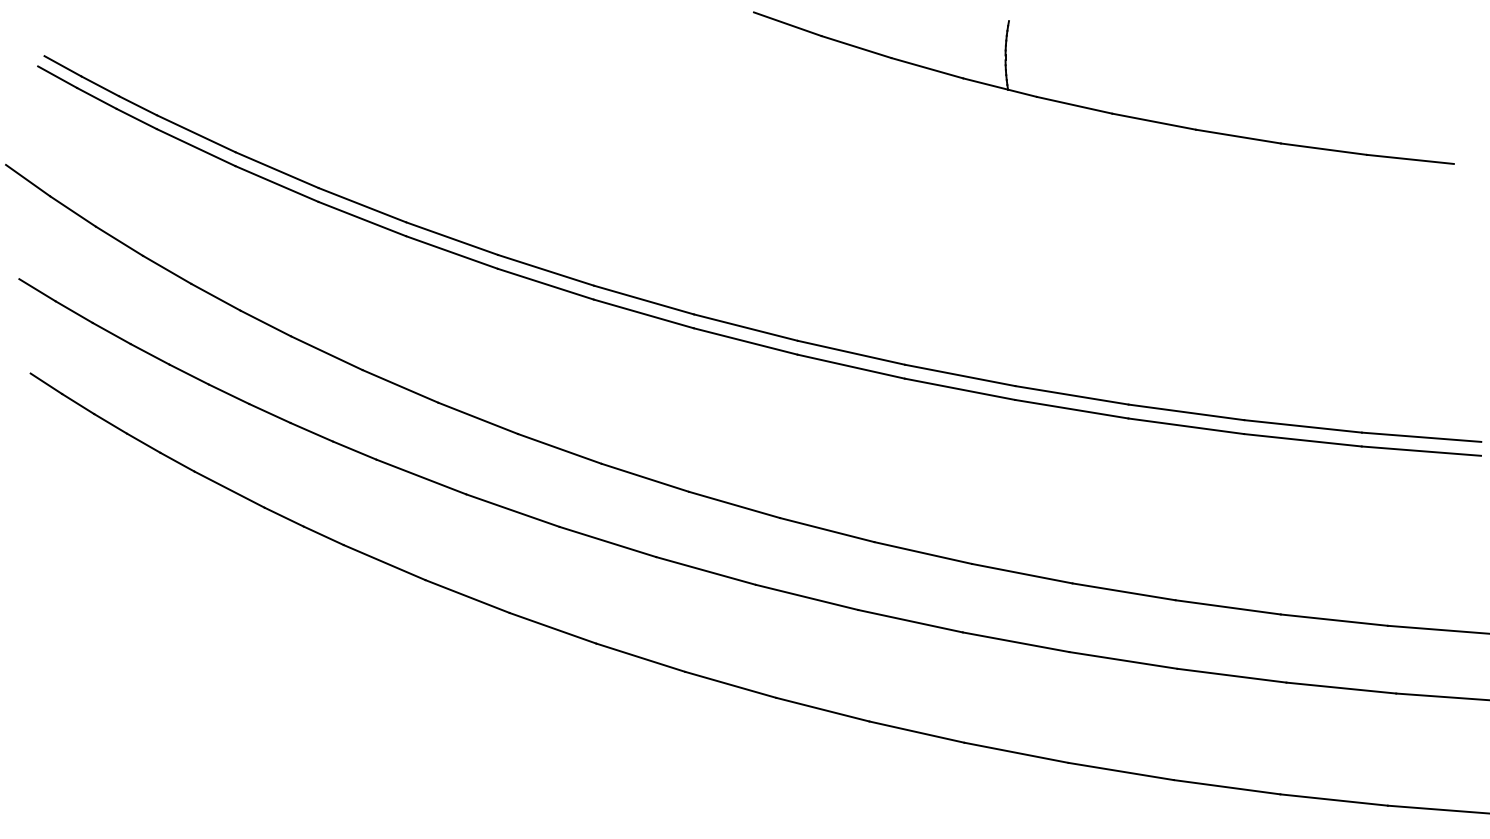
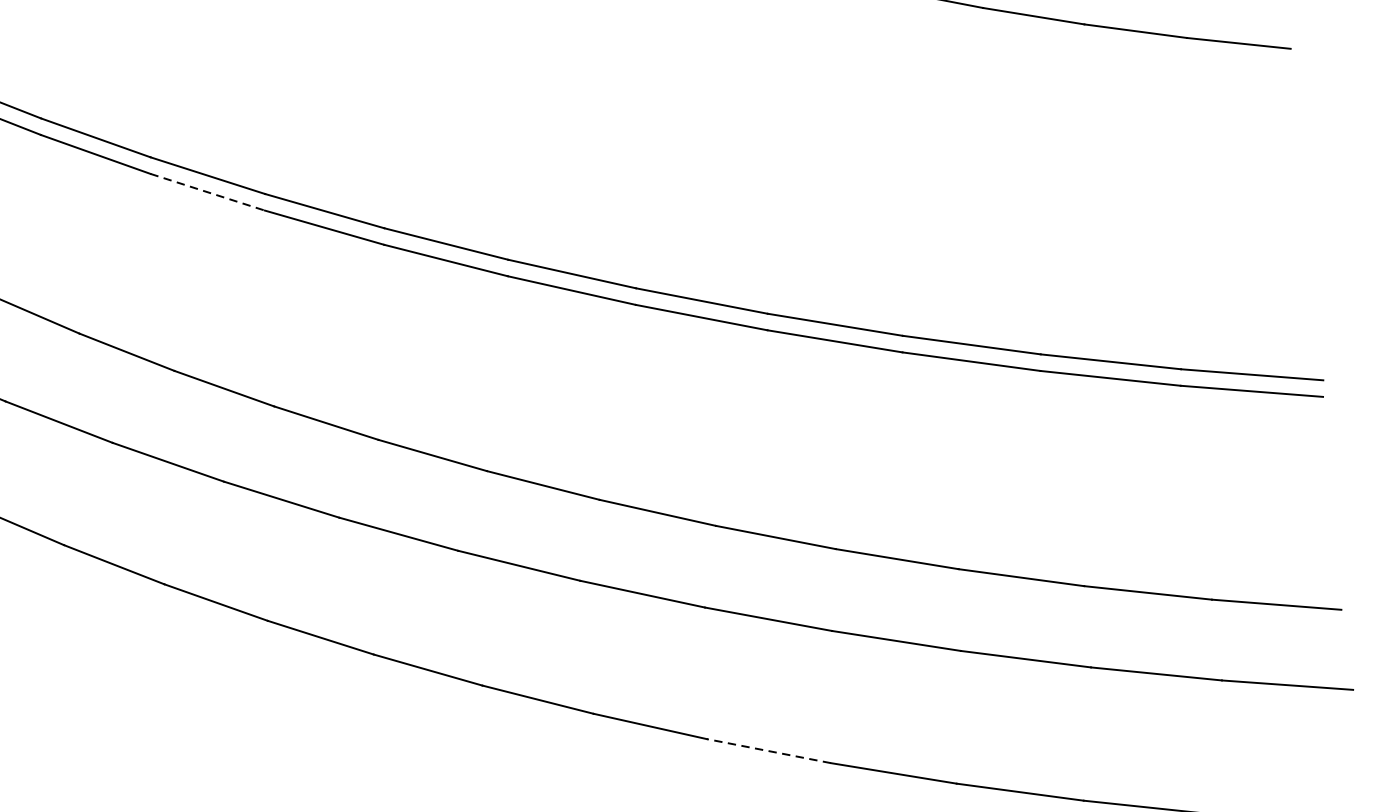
line: (546, 284) -> (208, 192), solid -> dashed
line: (1016, 752) -> (769, 750), solid -> dashed

